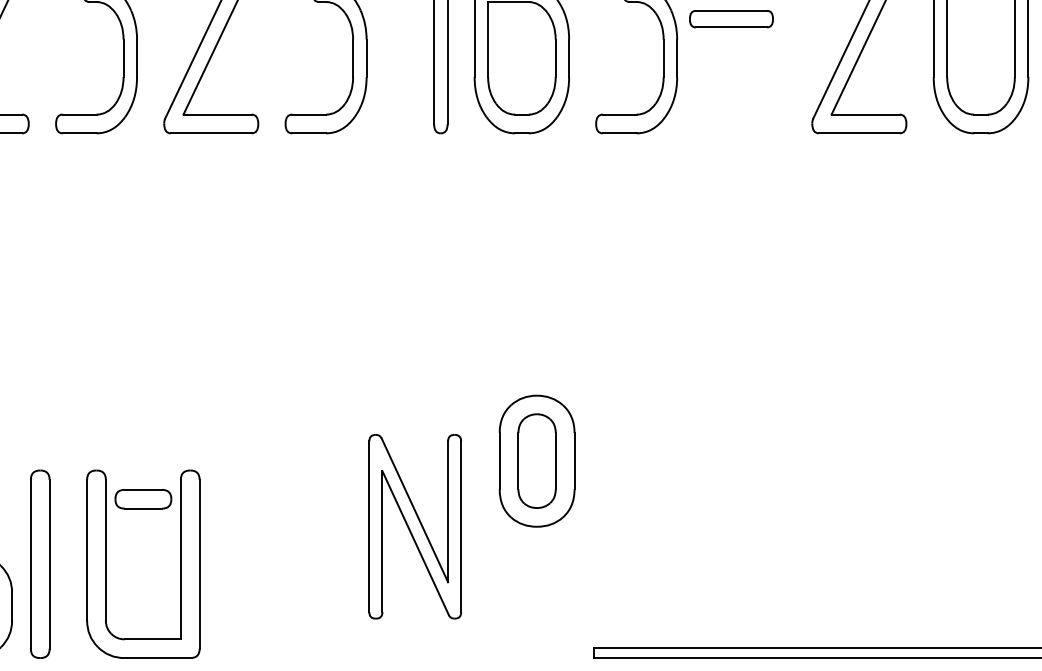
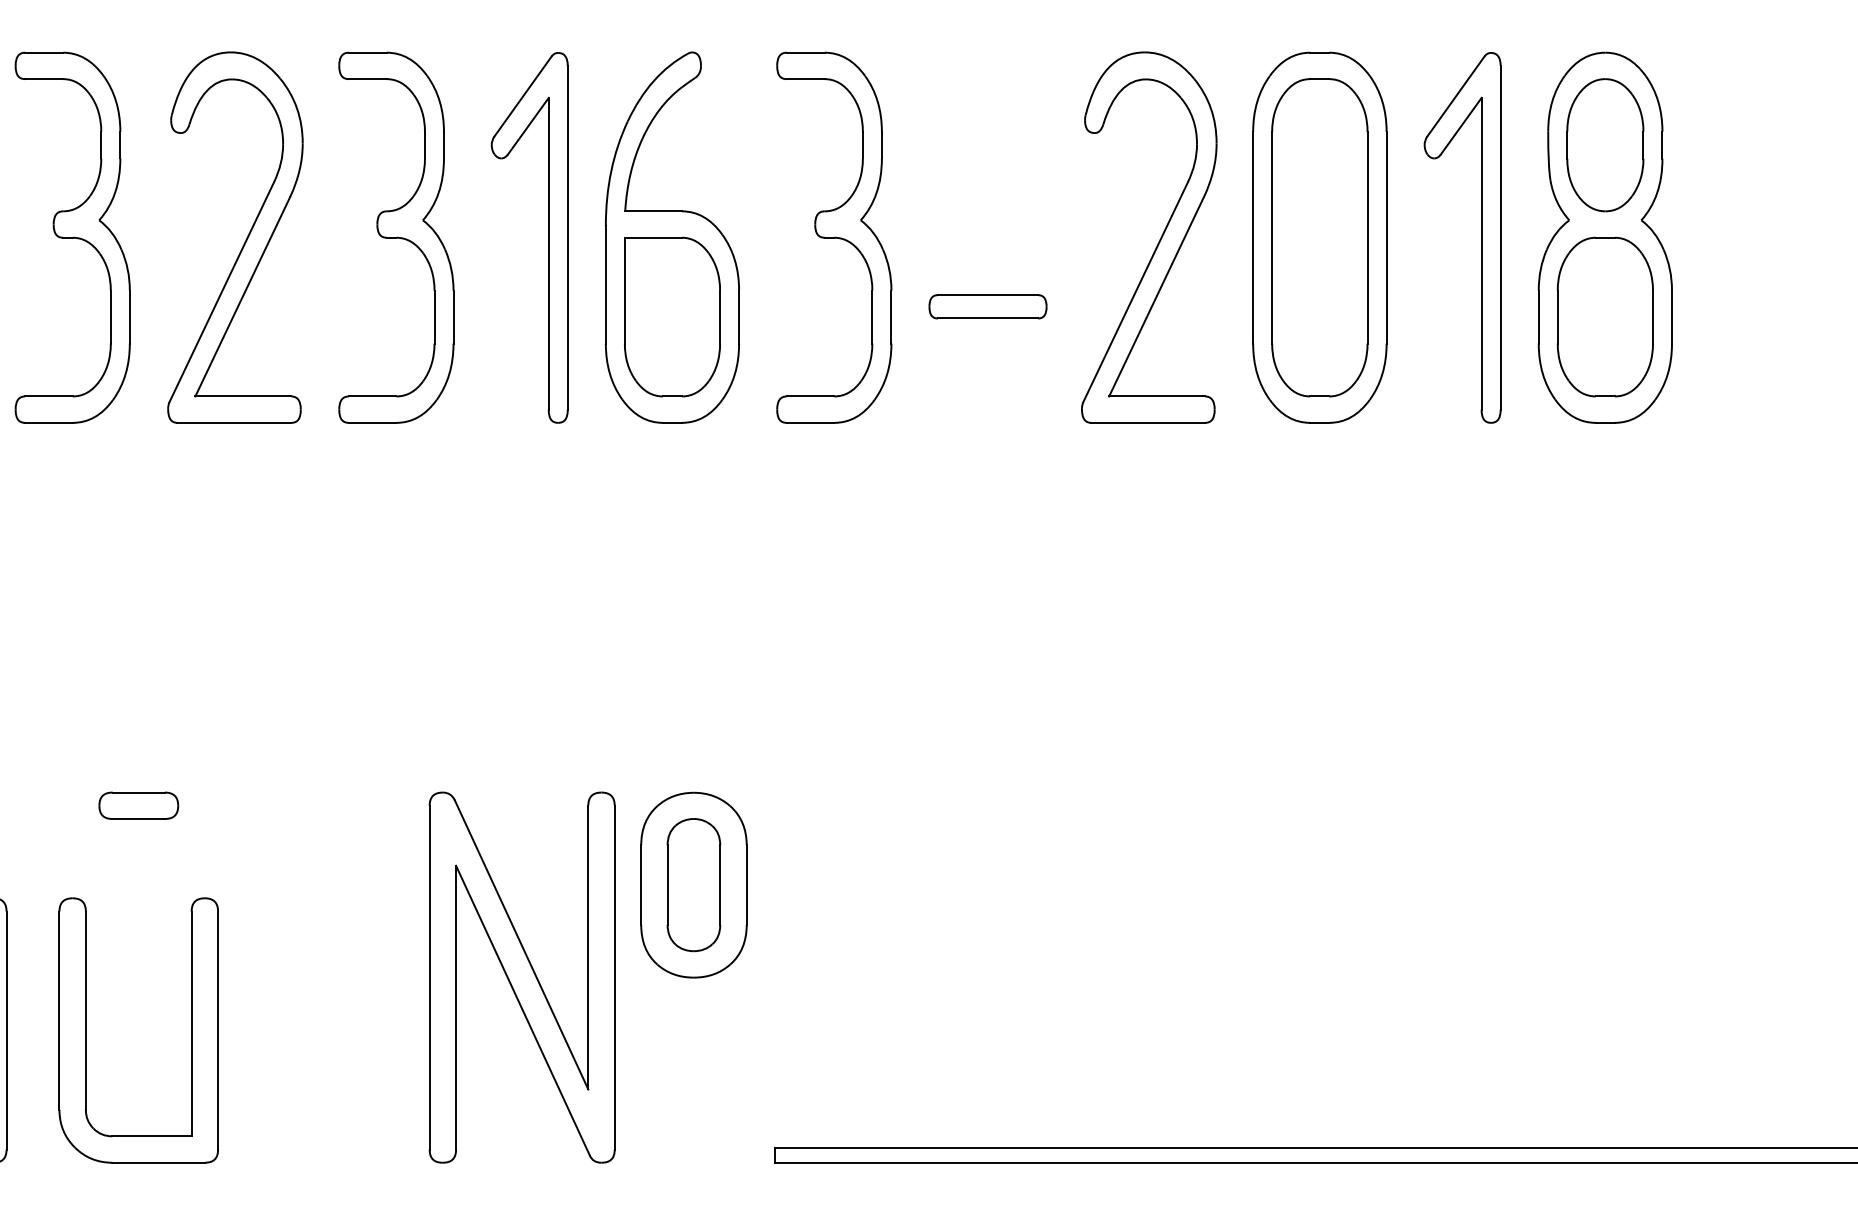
part: (731, 18) -> (987, 306), moved
part: (143, 499) -> (138, 805), moved
part: (414, 526) -> (521, 977), size x1.43

